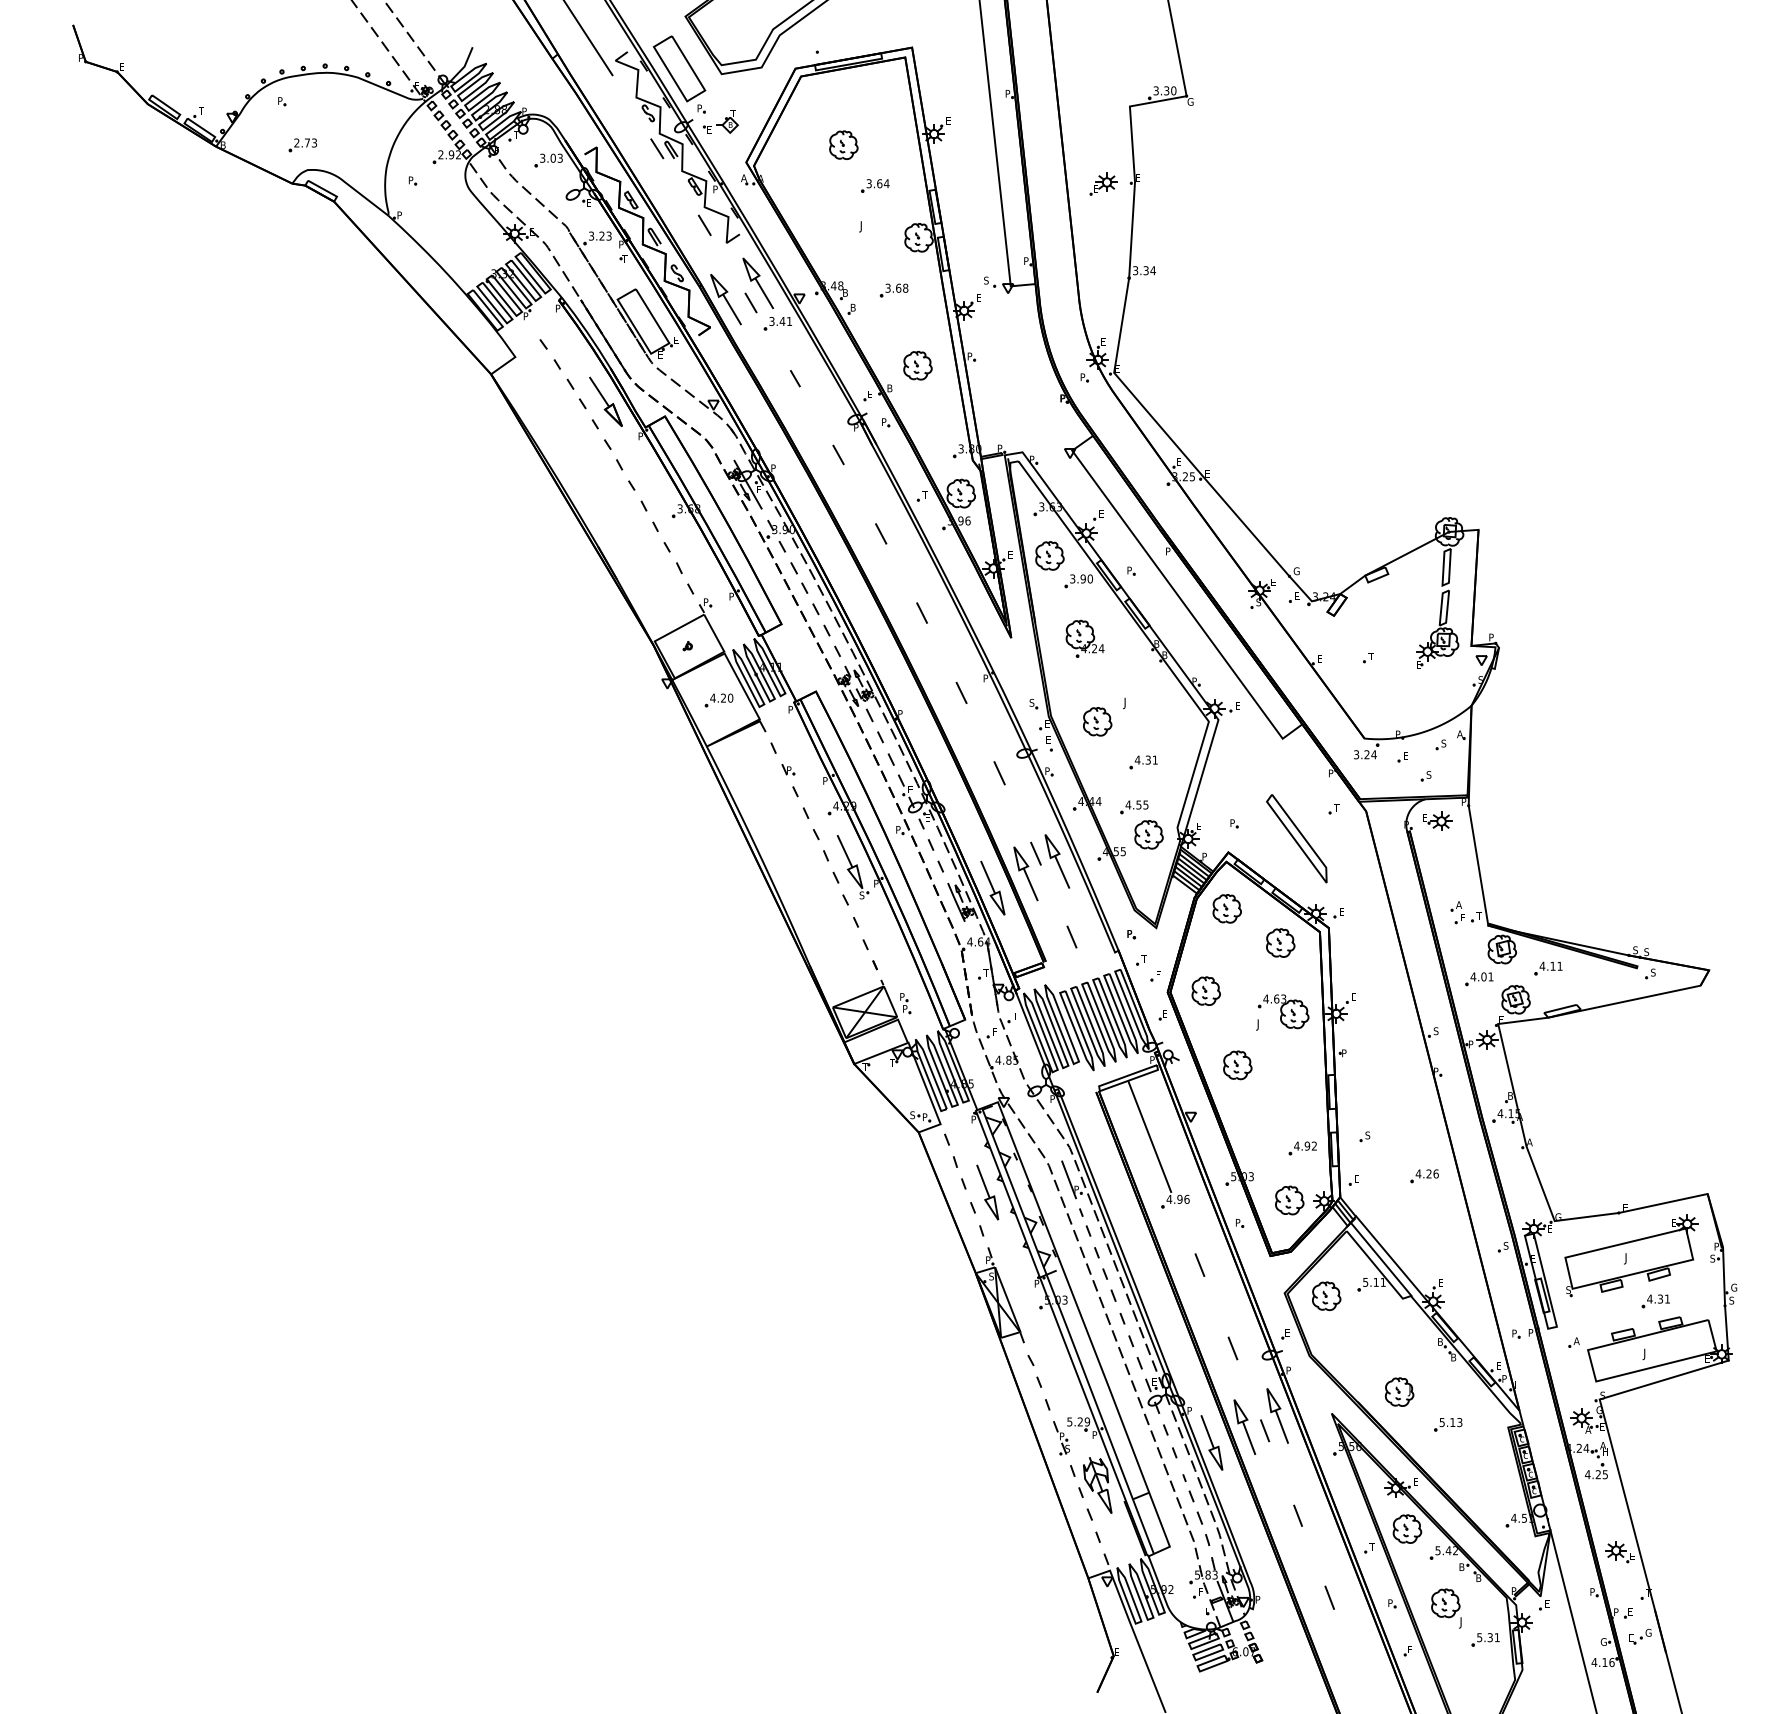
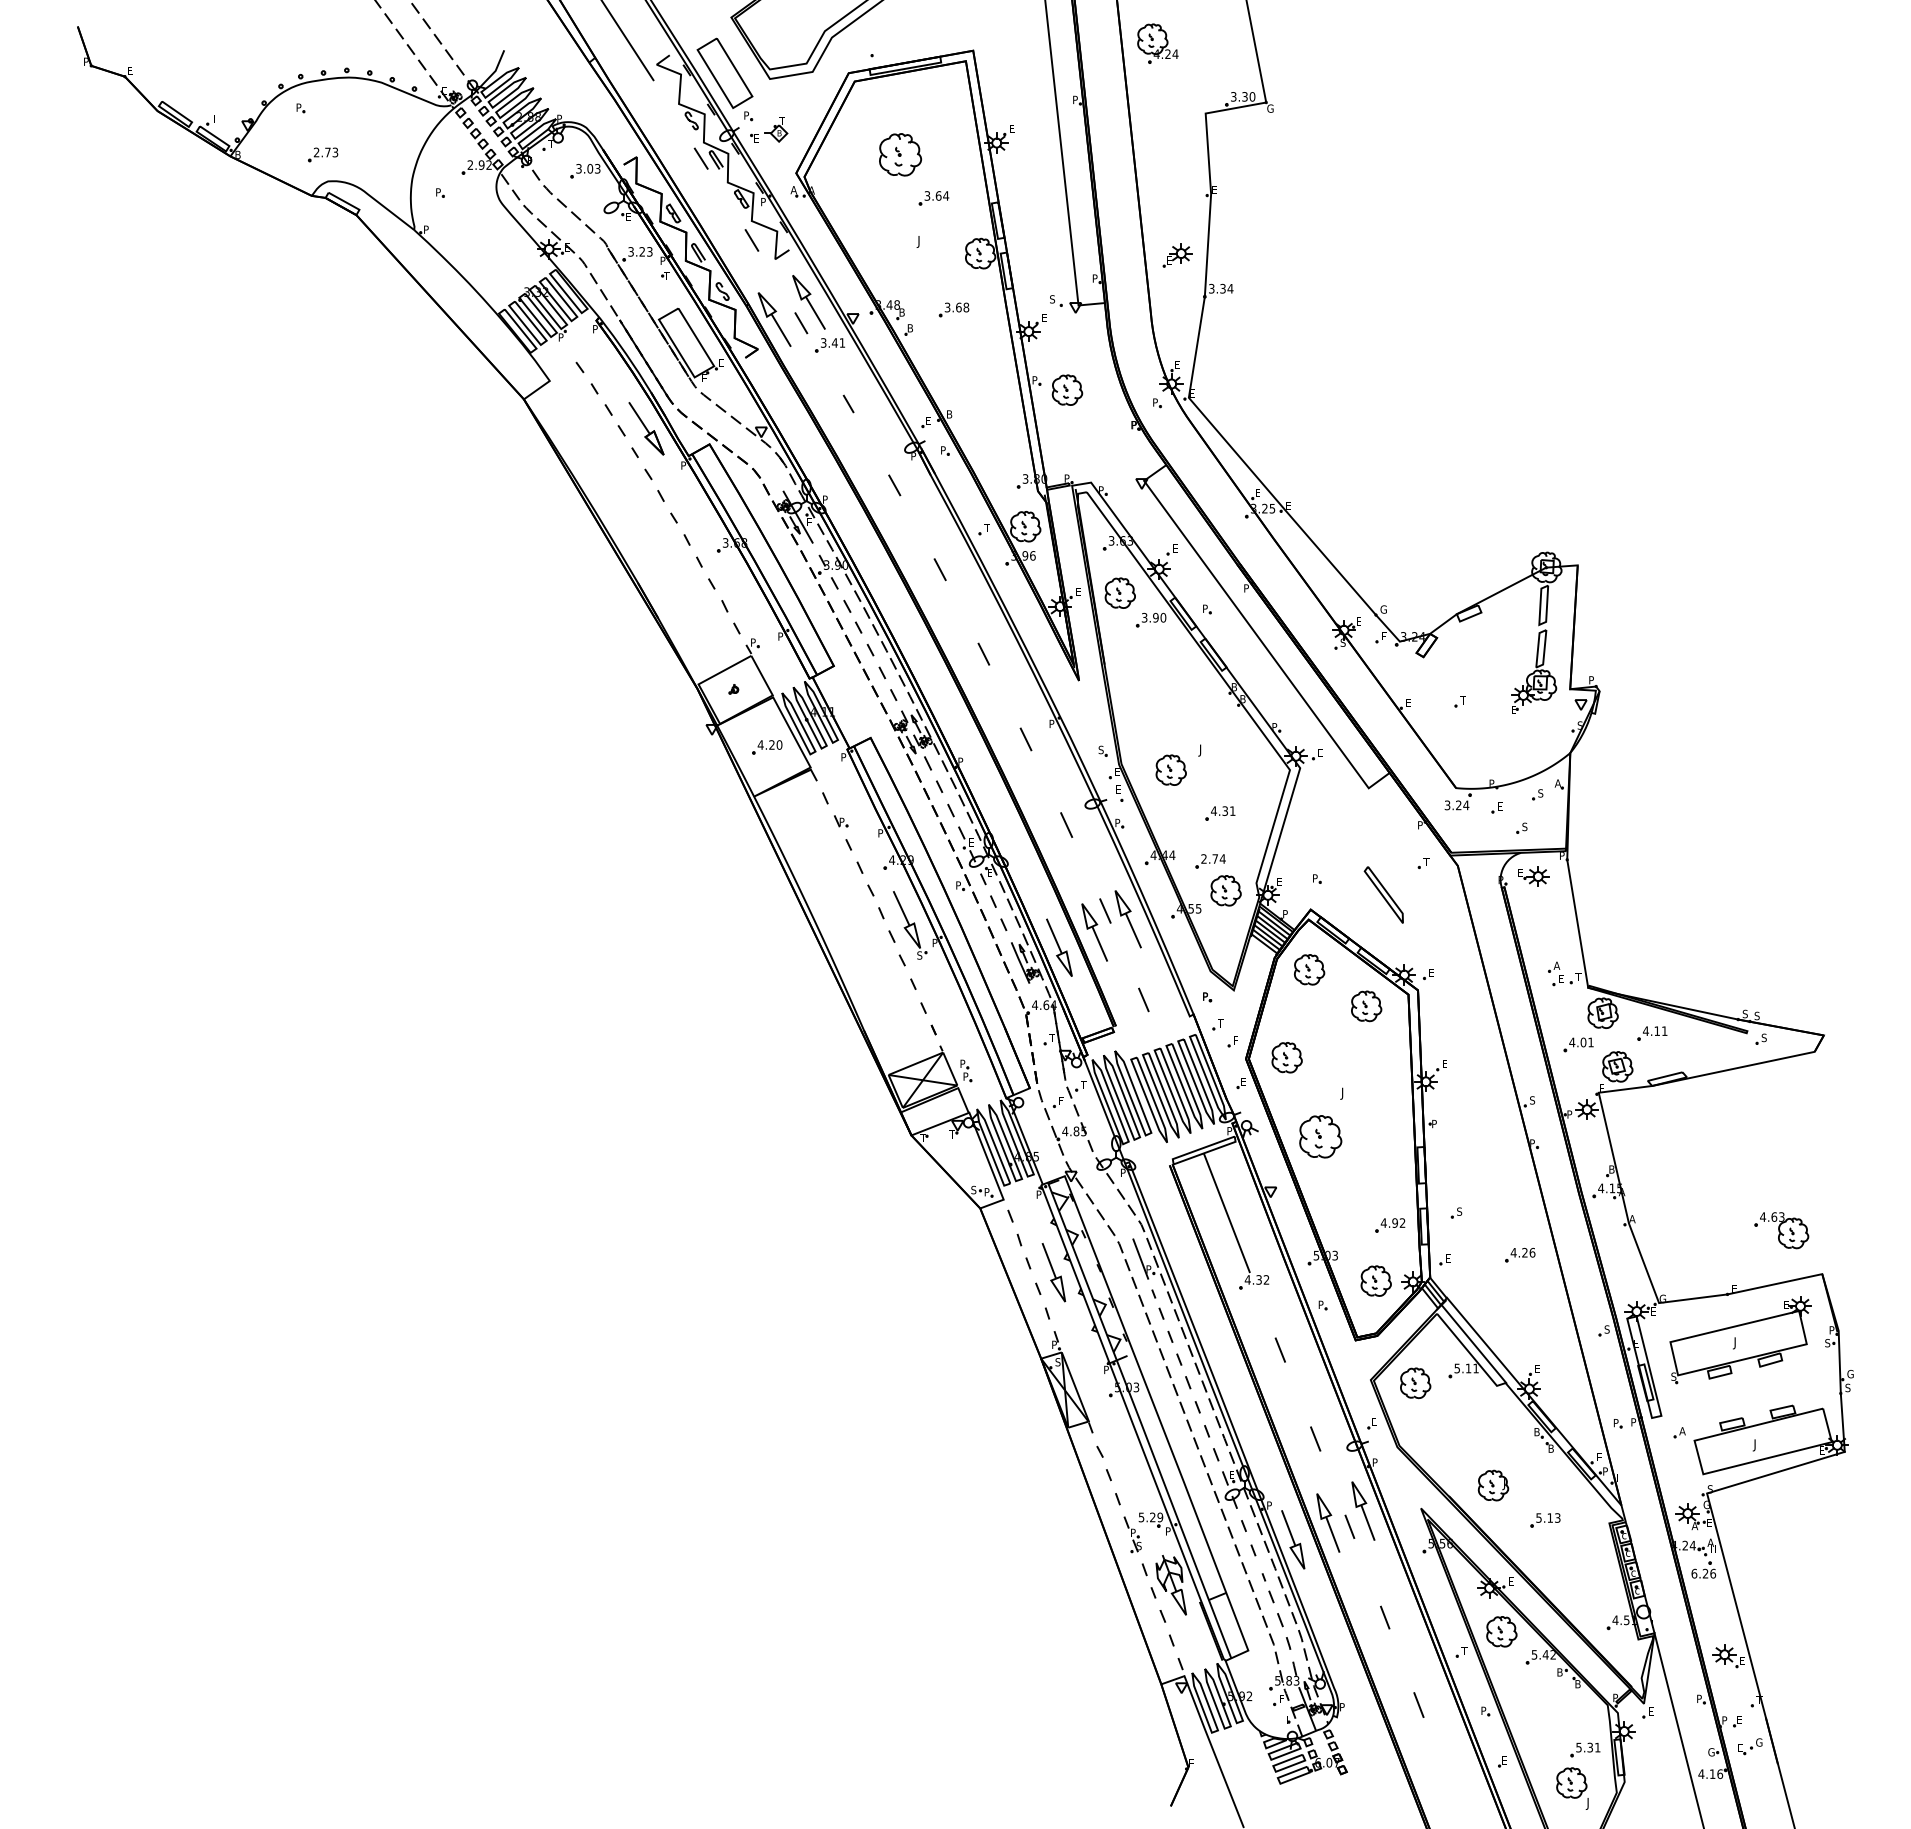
part: (843, 144) -> (899, 154), size x1.4
part: (1103, 184) -> (1177, 255), moved
part: (917, 365) -> (1067, 389), moved
part: (1084, 638) -> (1157, 43), moved
text: (1137, 804) -> (1213, 858), 4.55 -> 2.74
part: (1296, 838) -> (1383, 894), size x0.6
part: (1283, 1011) -> (1781, 1230), moved
part: (1237, 1065) -> (1320, 1136), size x1.4
text: (1183, 1199) -> (1262, 1279), 4.96 -> 4.32
part: (1656, 1301) -> (1767, 1388), removed
text: (1596, 1474) -> (1703, 1573), 4.25 -> 6.26
part: (1446, 1608) -> (1572, 1788), moved

